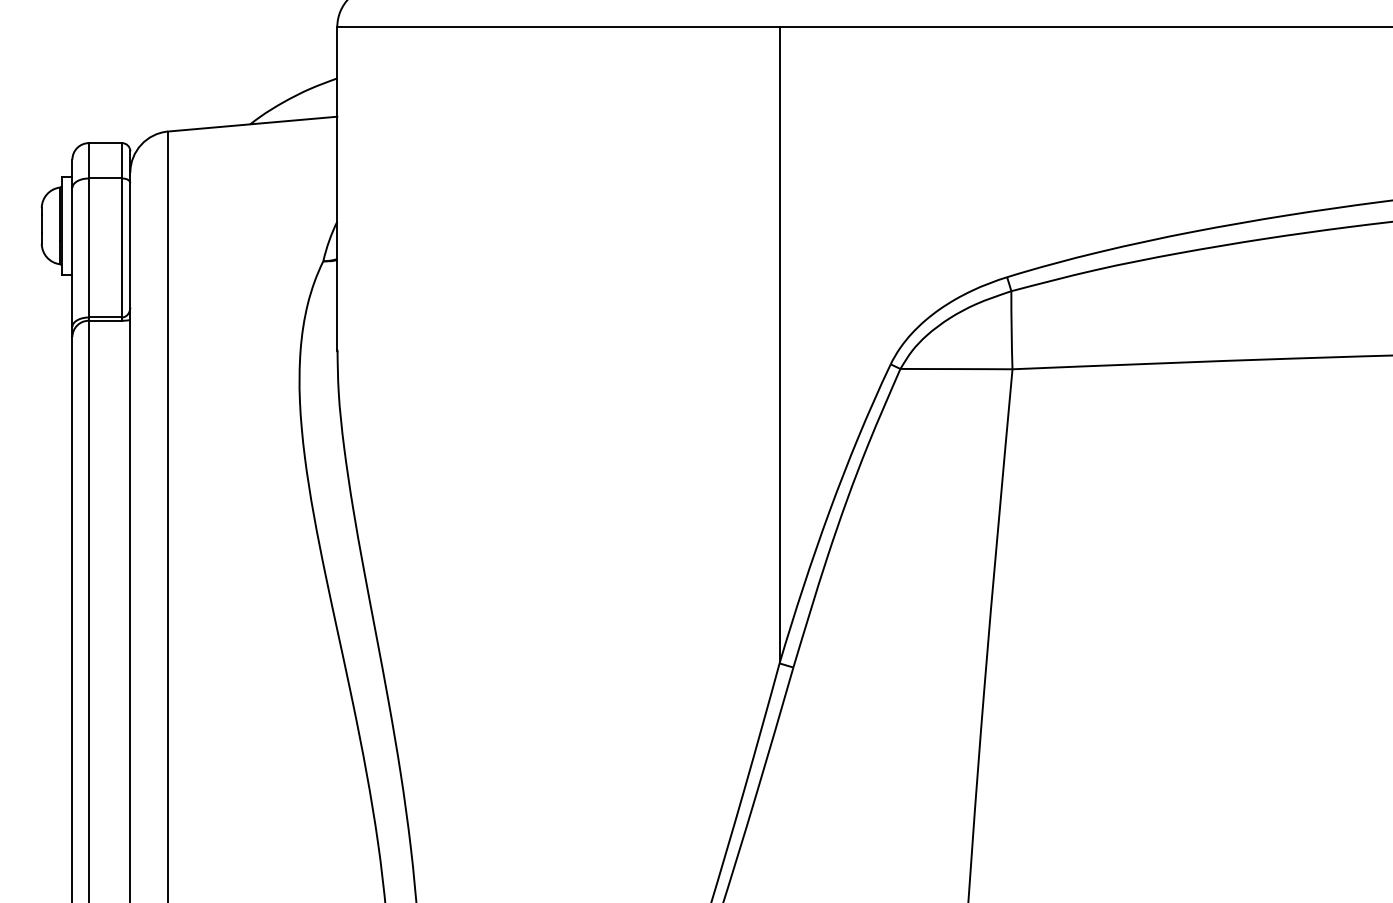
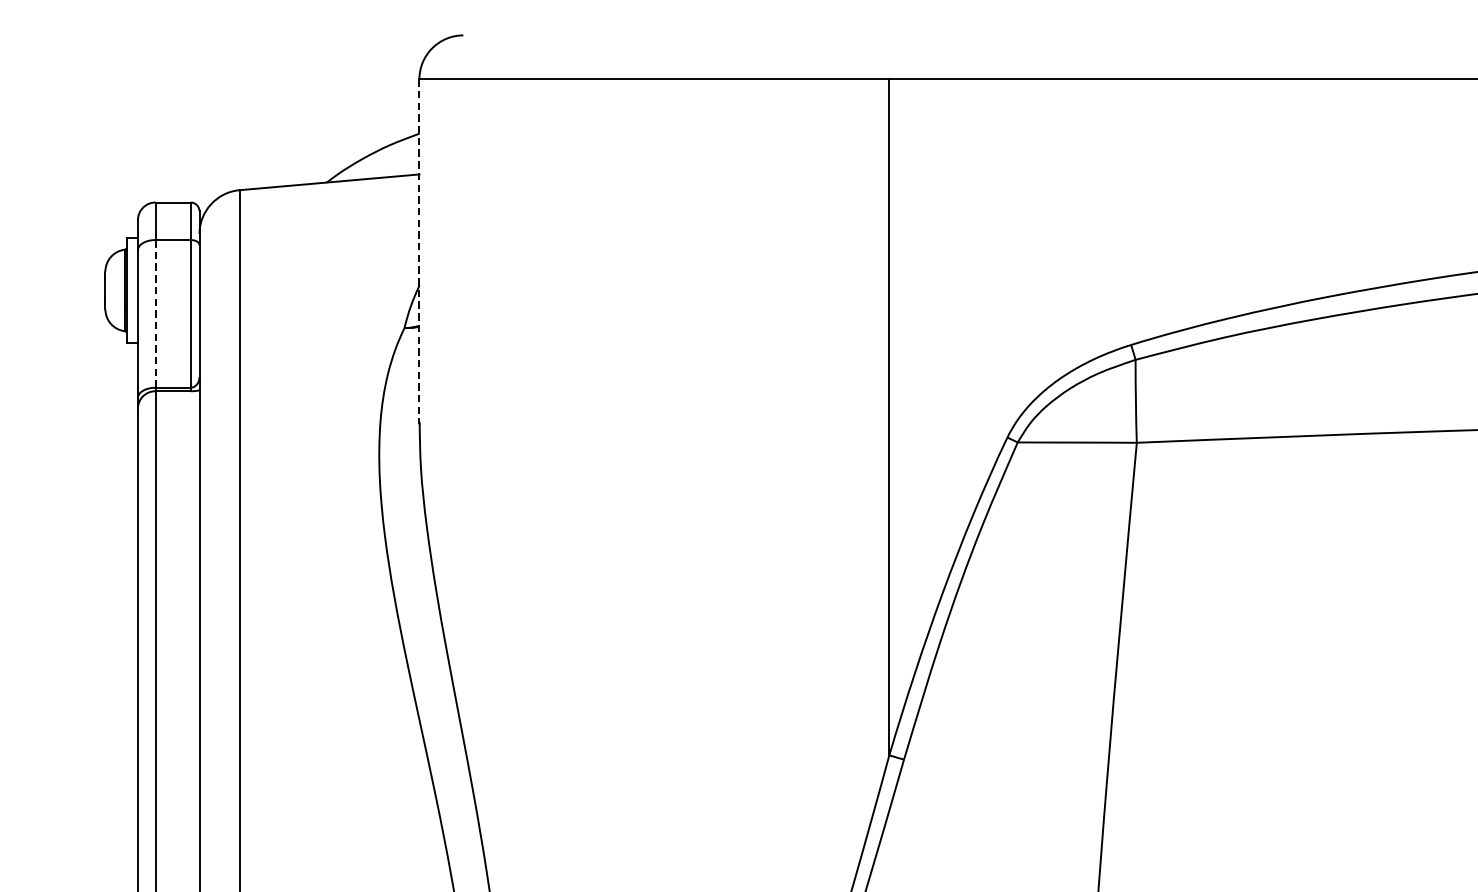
line: (337, 189) -> (419, 251), solid -> dashed
line: (88, 248) -> (155, 314), solid -> dashed

